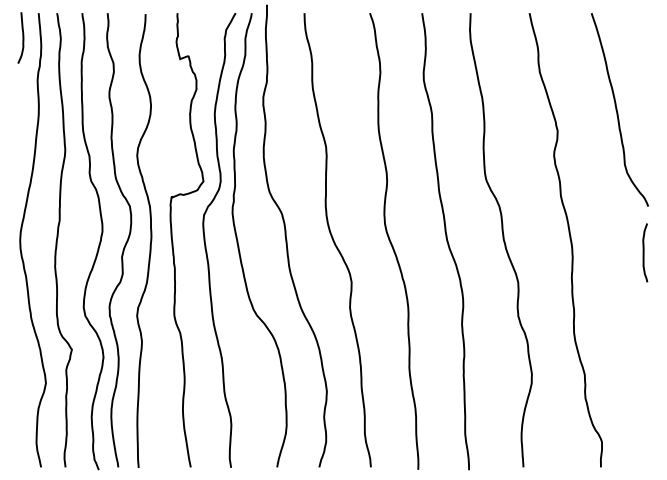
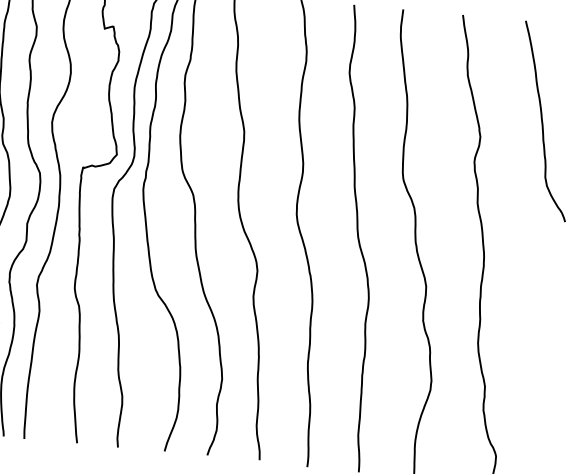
curve: (644, 252) -> (556, 268), removed

